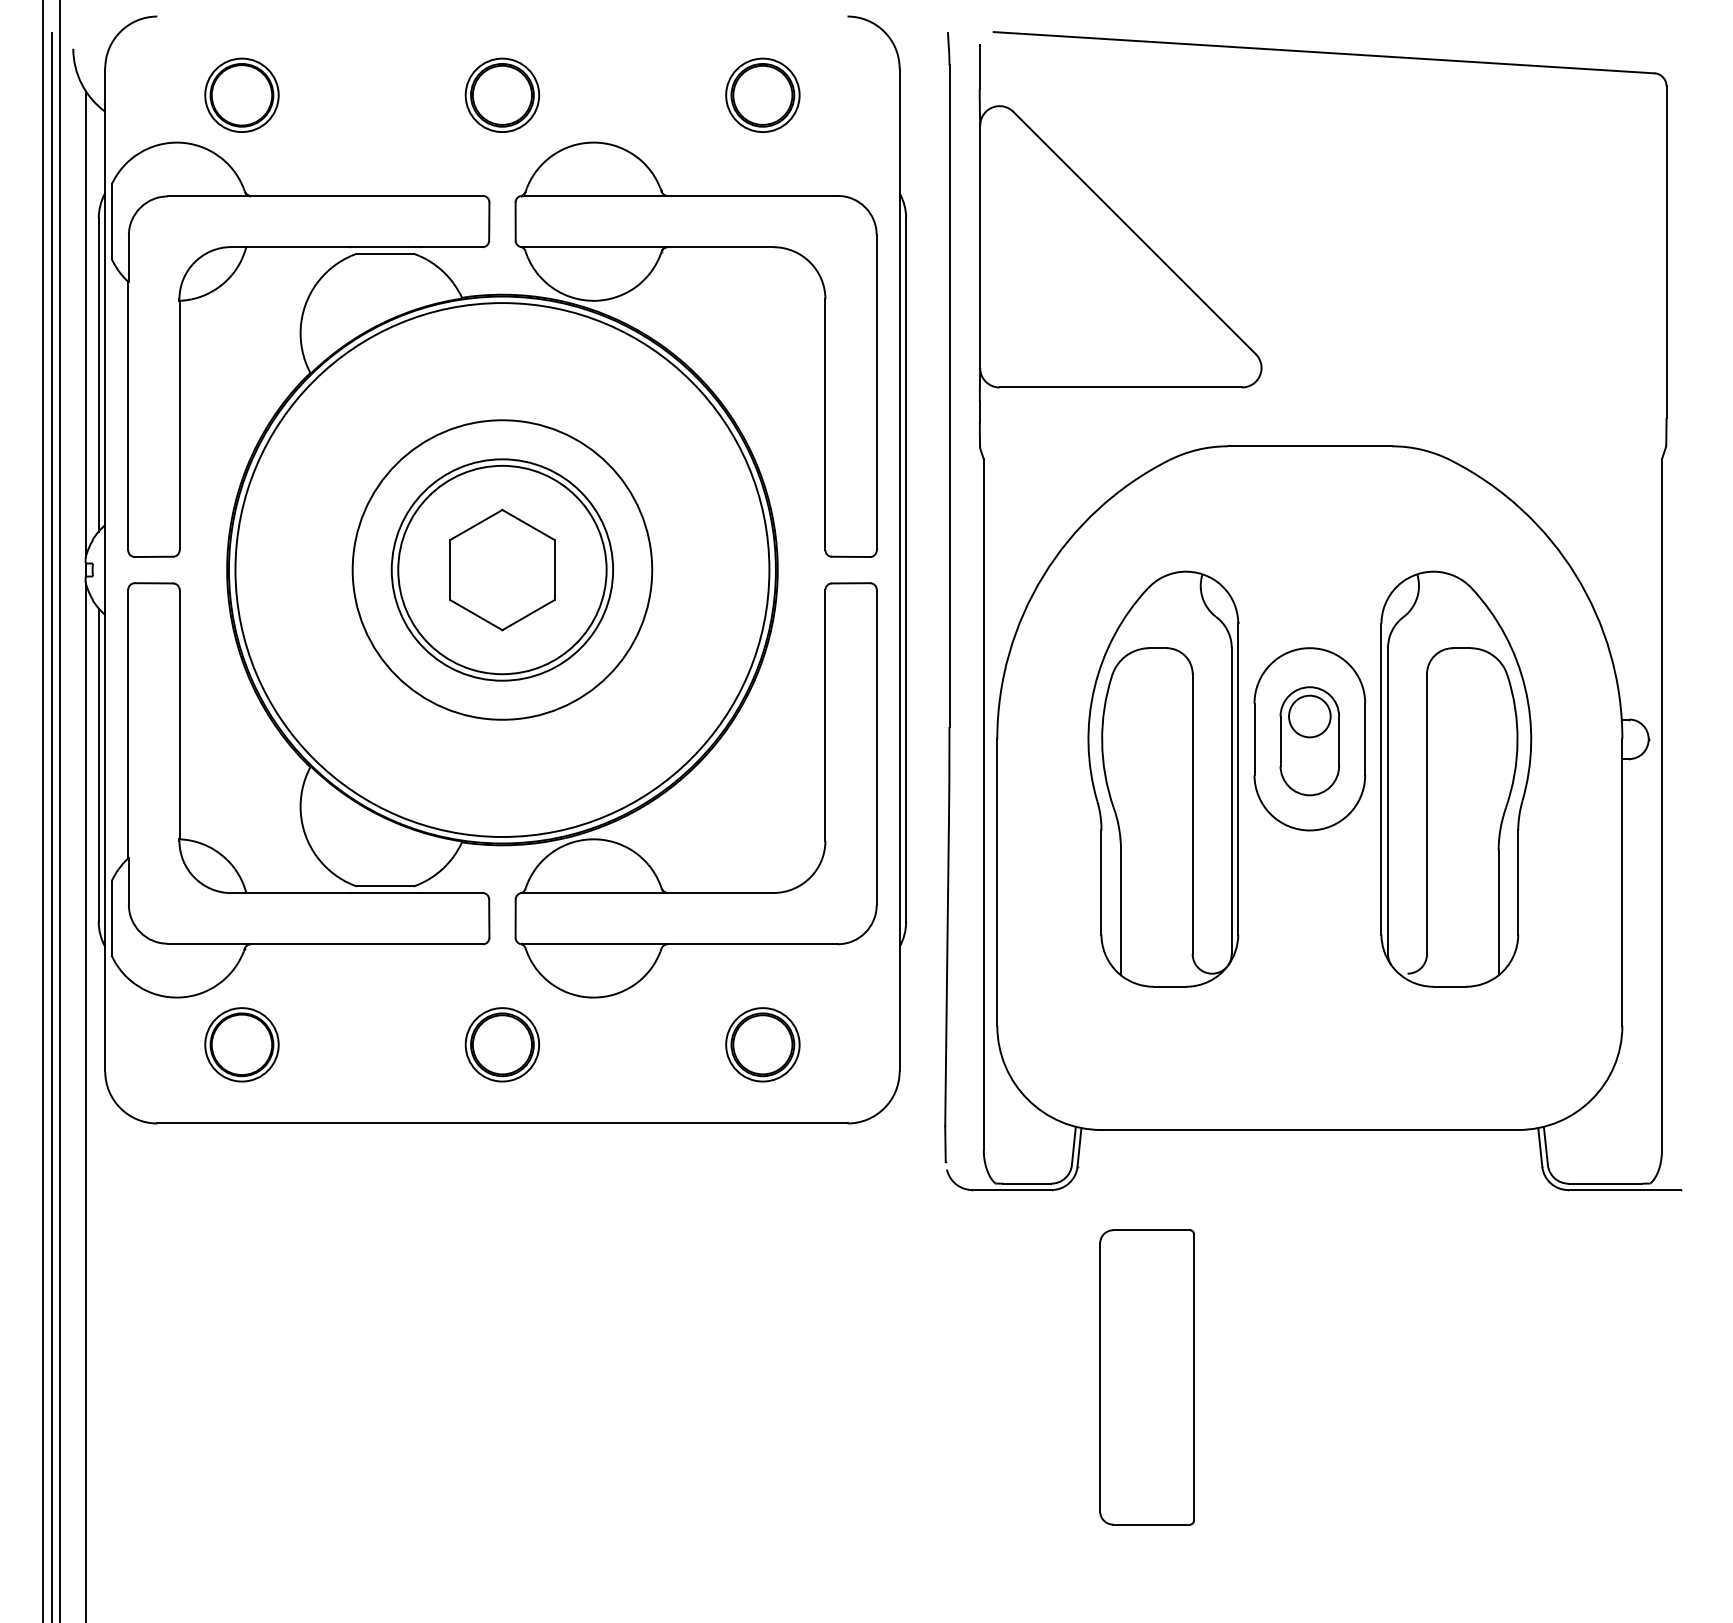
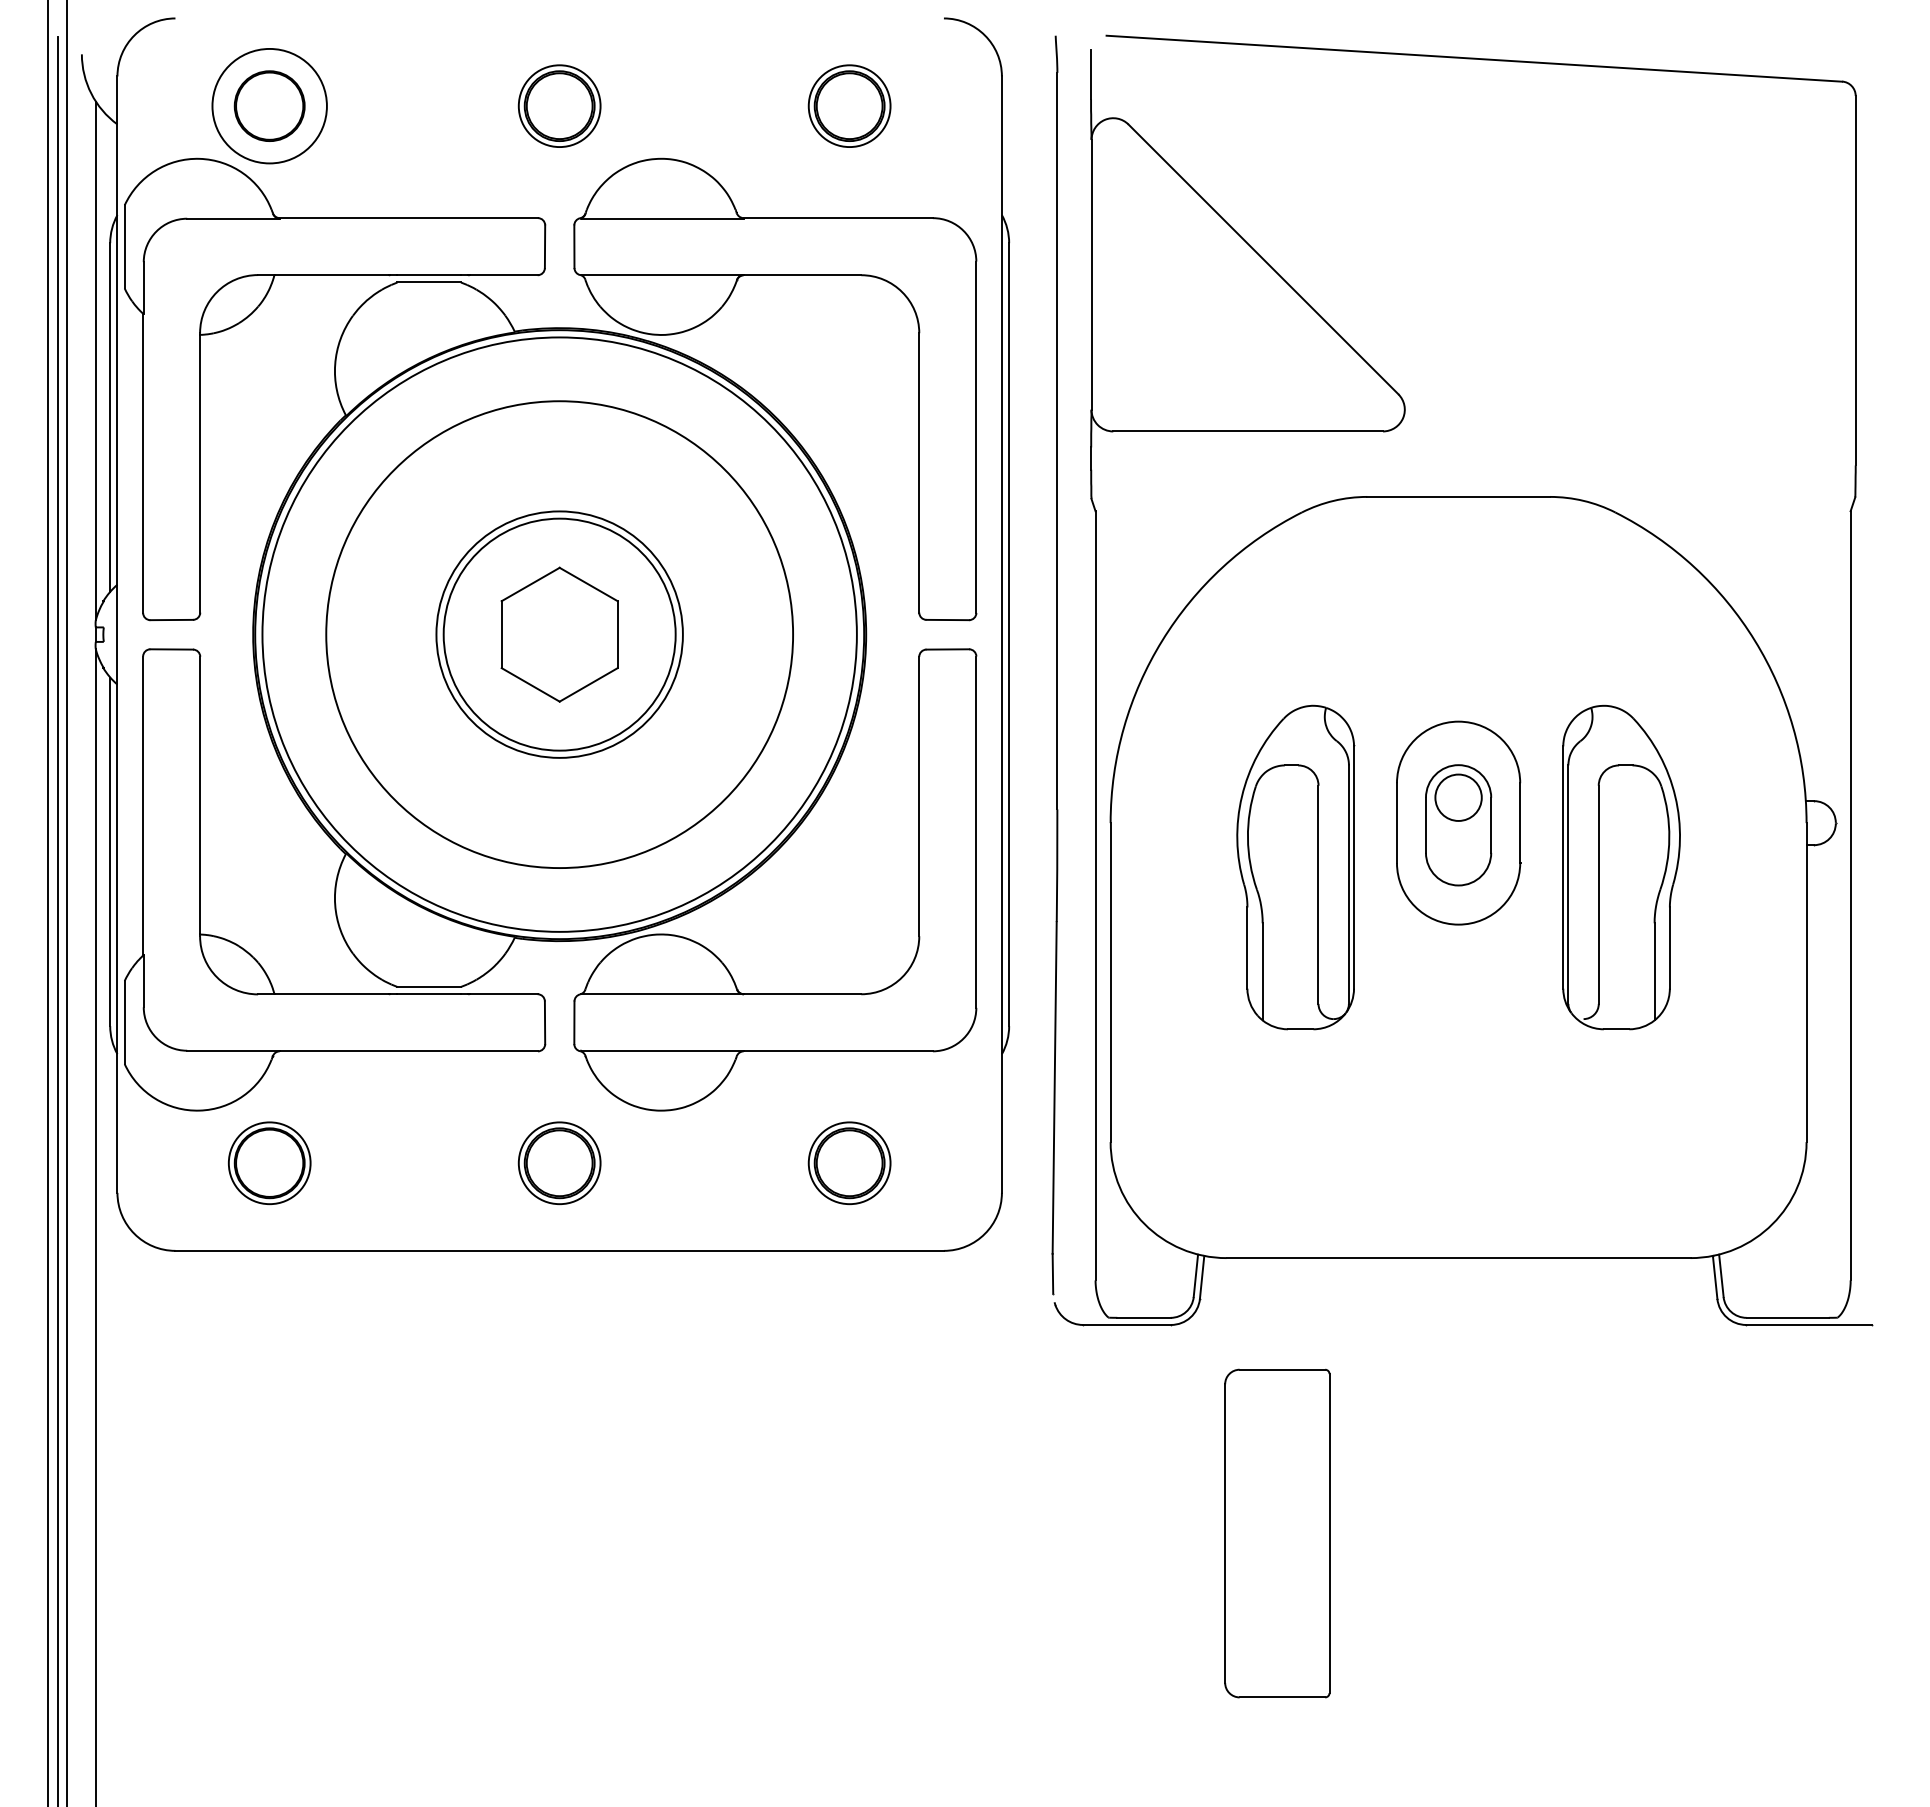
circle: (241, 95) -> (269, 106), size x1.4
circle: (502, 569) -> (559, 634), size x1.4
part: (1163, 779) -> (1295, 867), size x0.7
part: (1456, 779) -> (1621, 867), size x0.7

